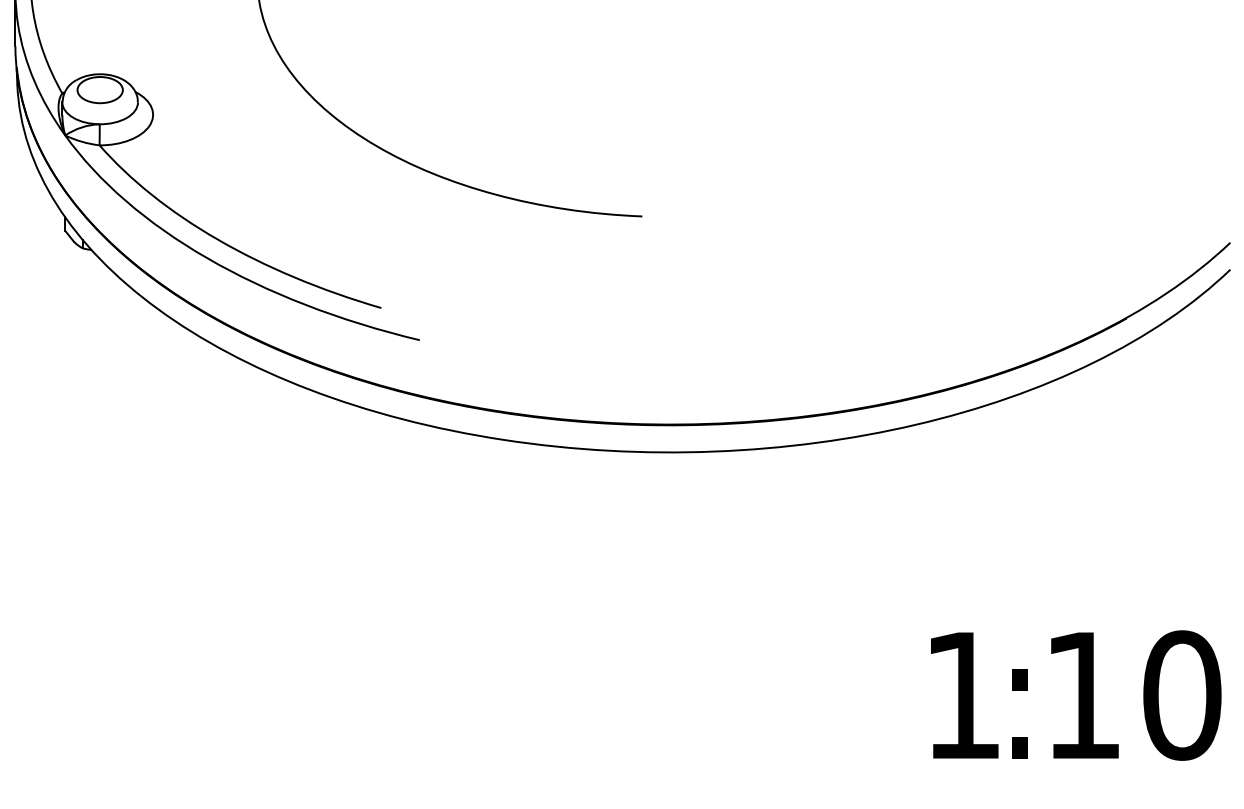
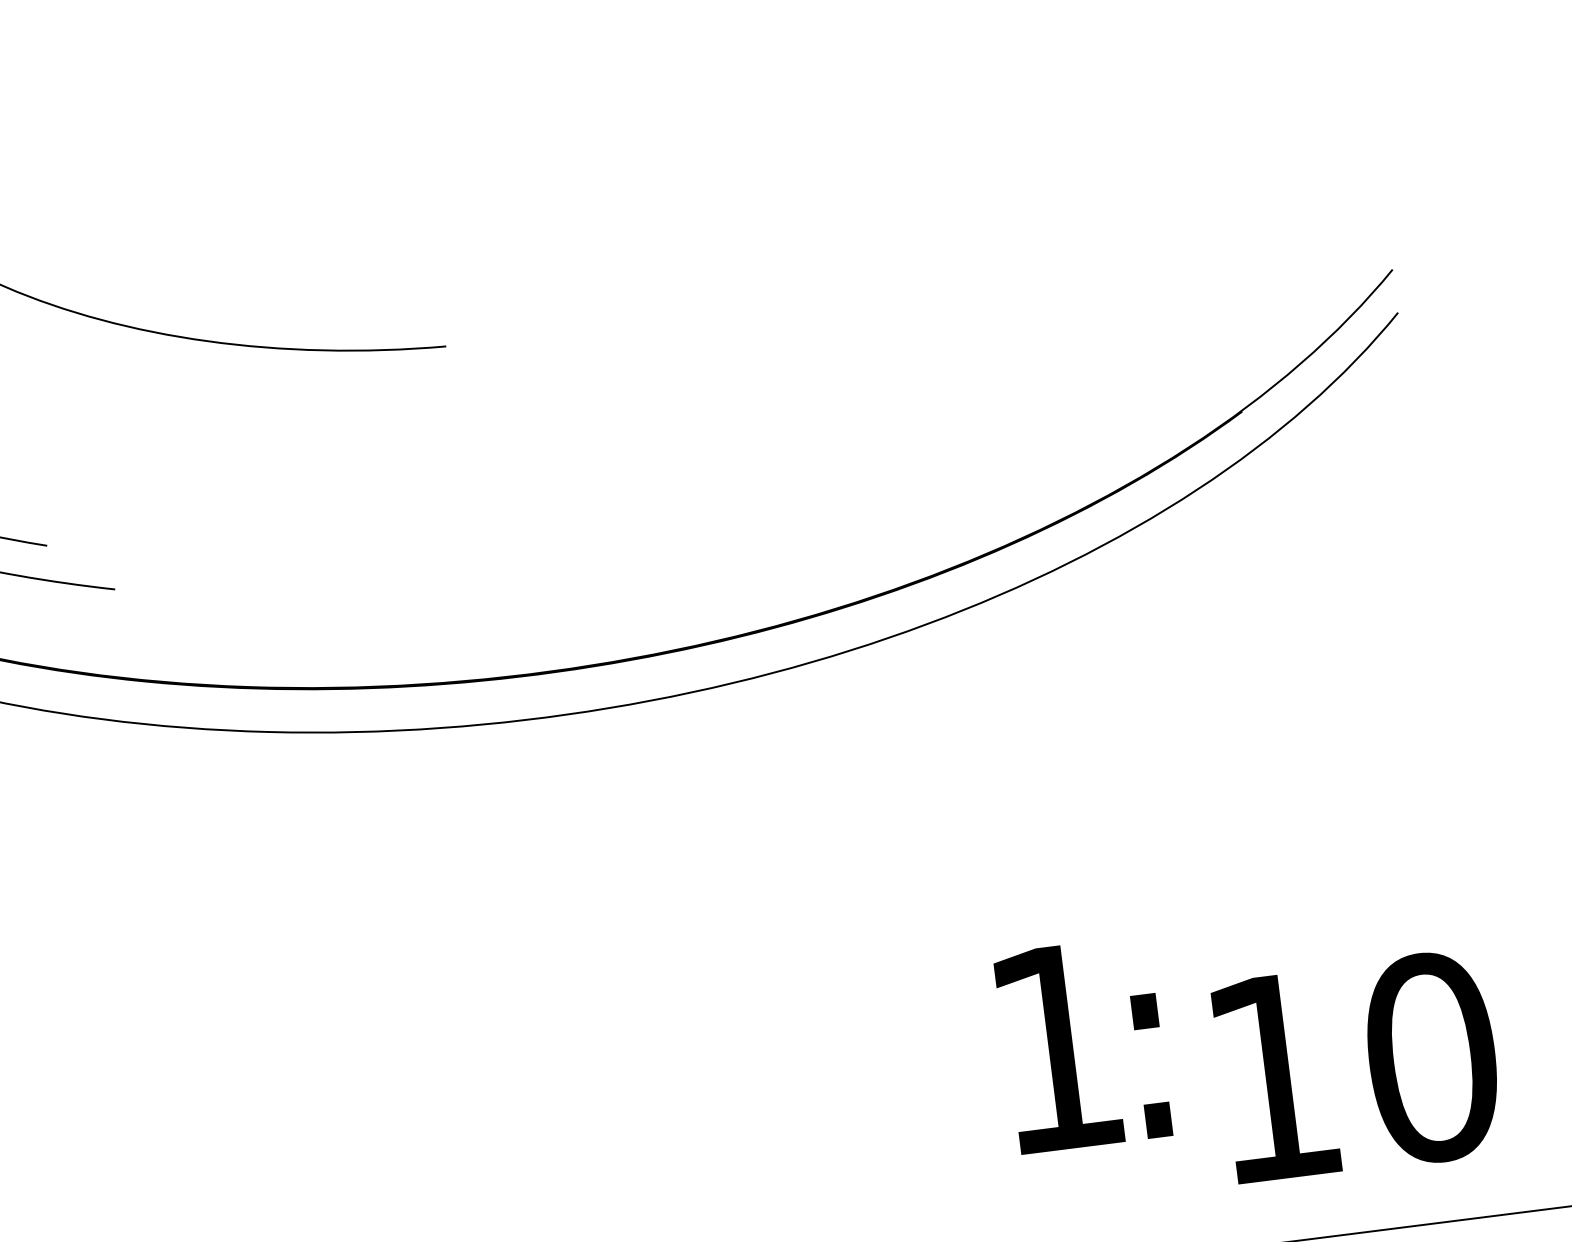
text: (1136, 695) -> (1358, 1066), moved

